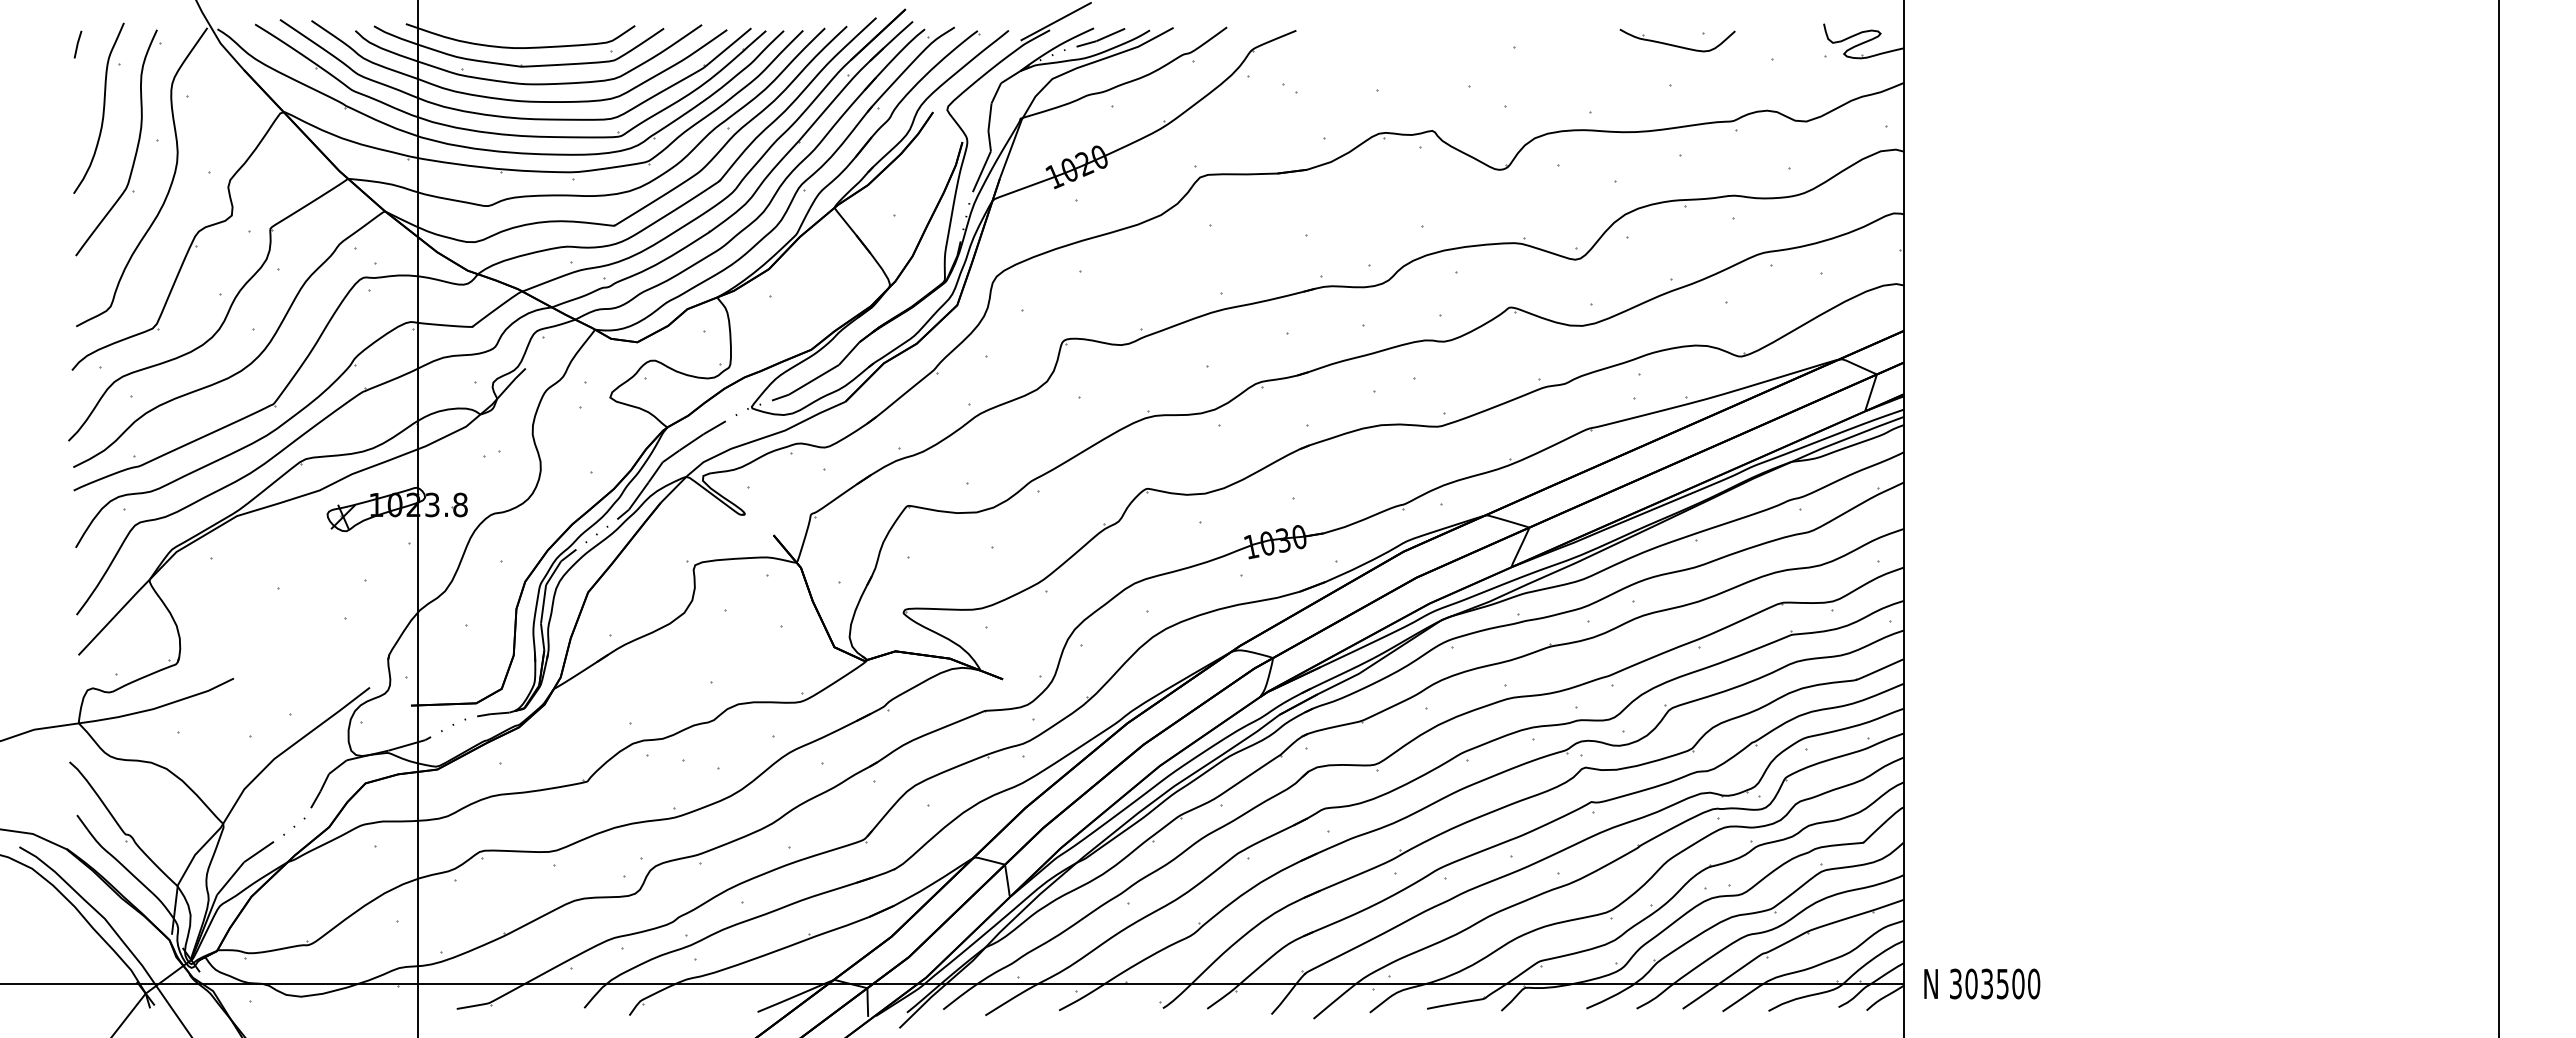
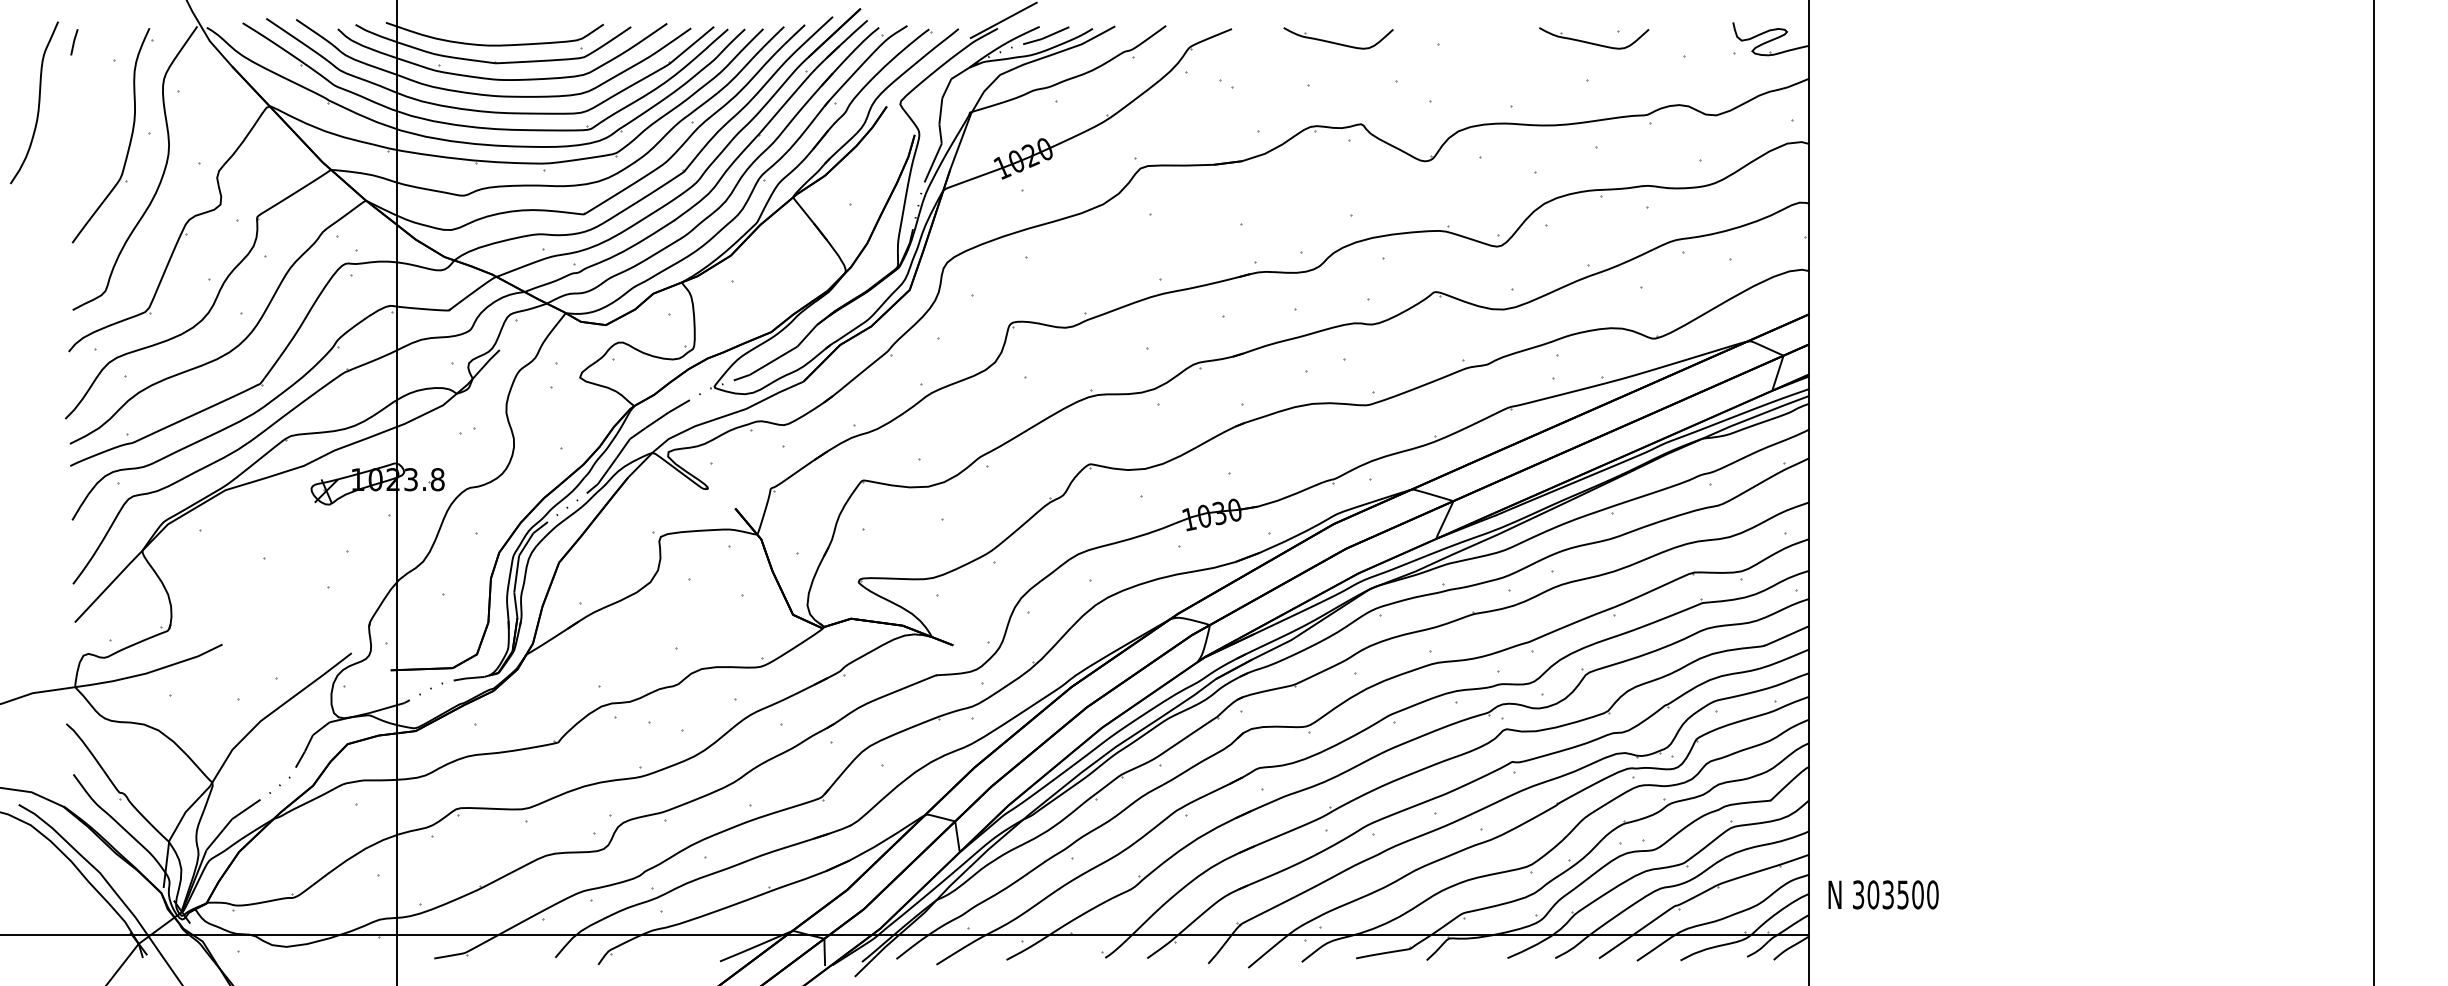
part: (1408, 40) -> (1338, 38), added
curve: (103, 107) -> (38, 102), moved
text: (1982, 983) -> (1883, 894), moved

